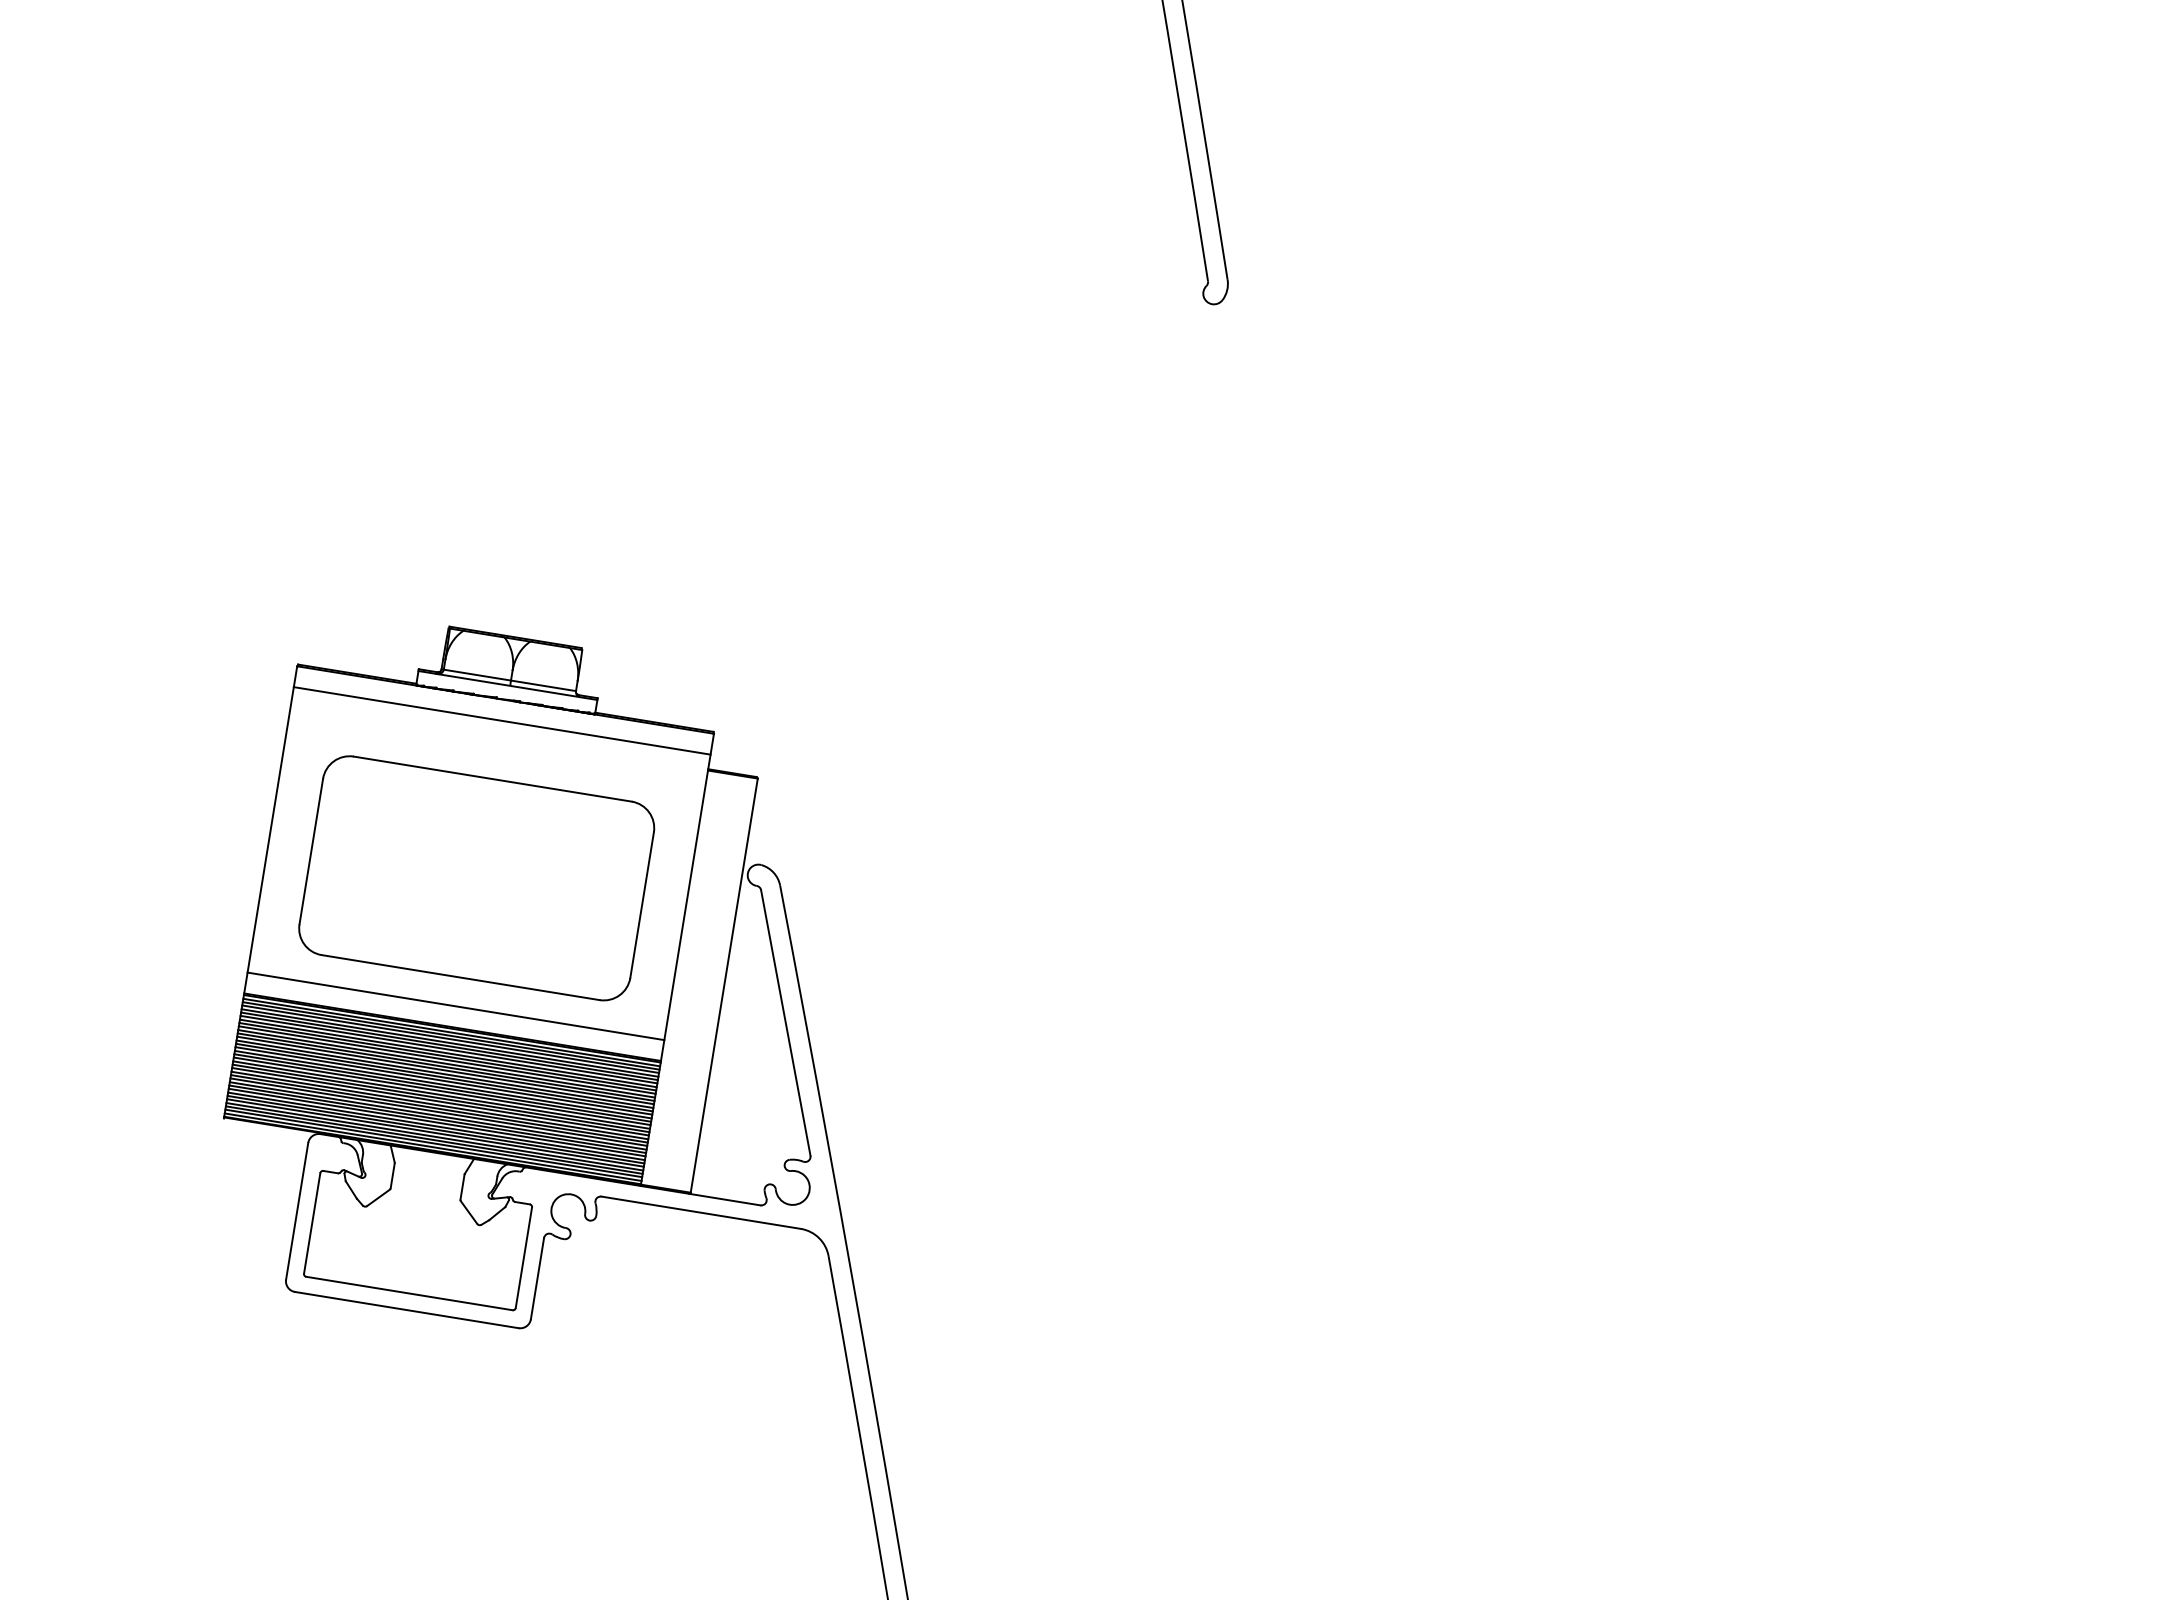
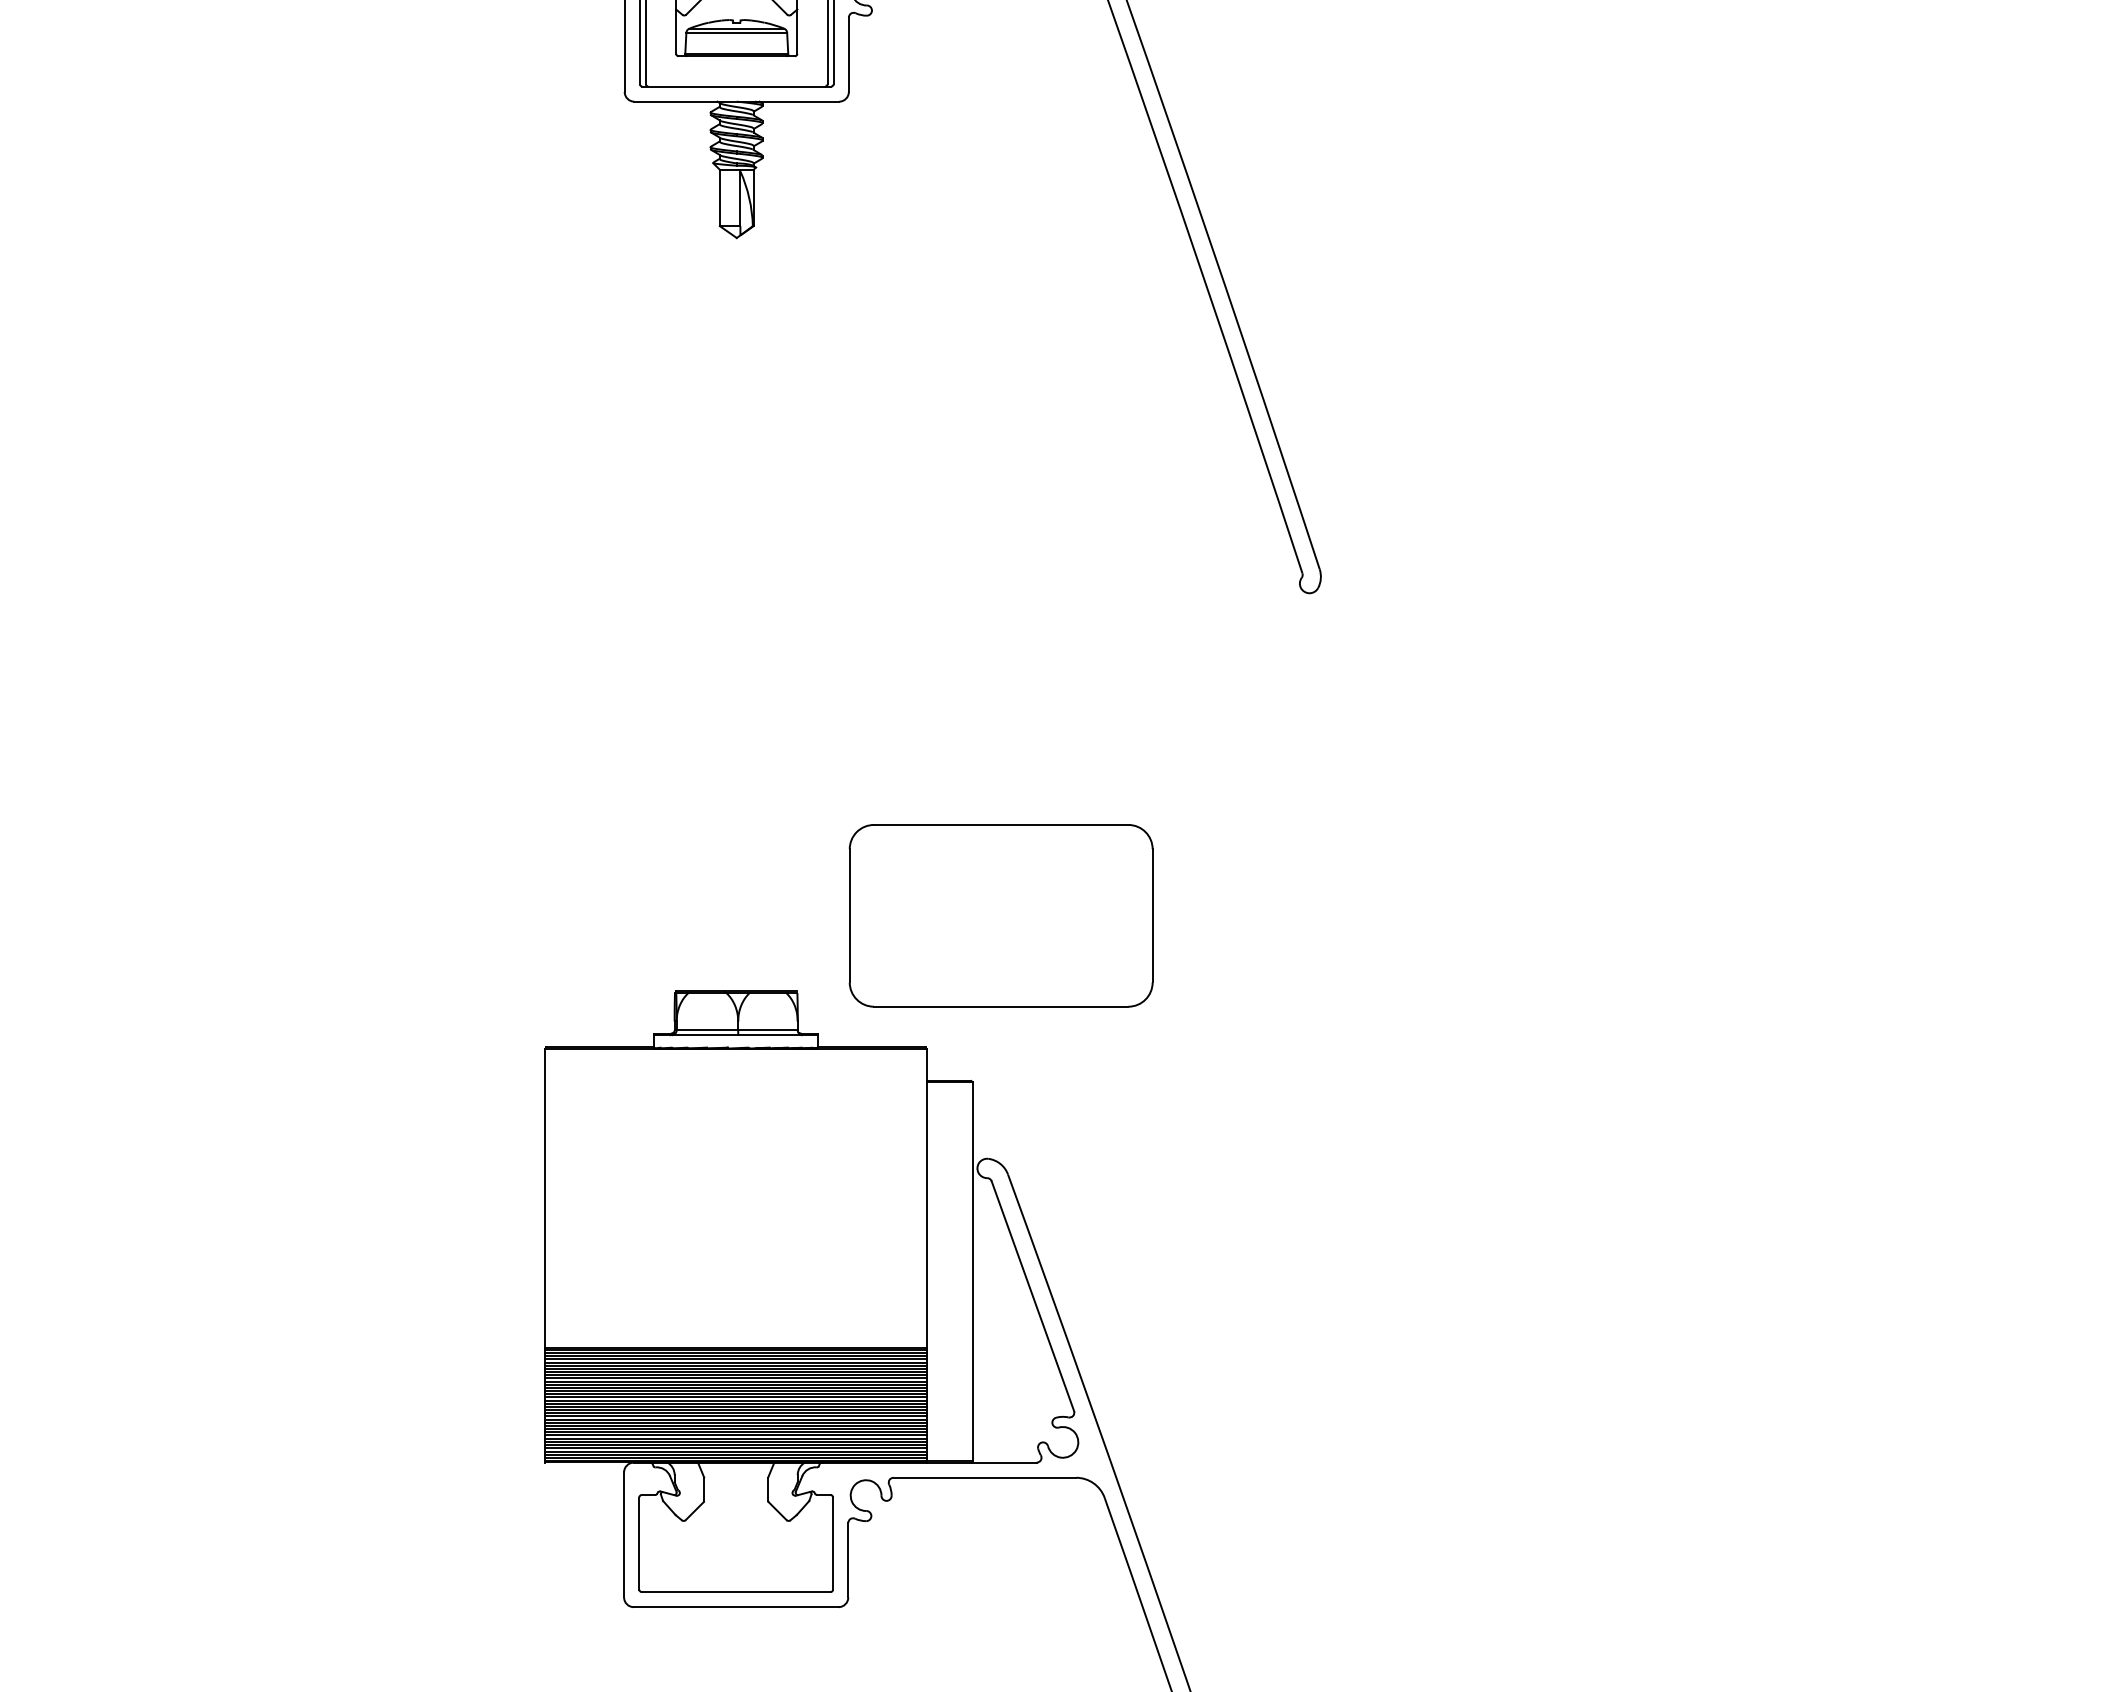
line: (502, 720) -> (736, 1067), removed
part: (476, 877) -> (1000, 915), moved
line: (456, 1006) -> (736, 1329), removed

